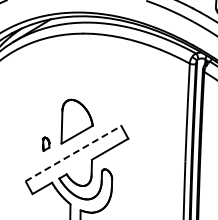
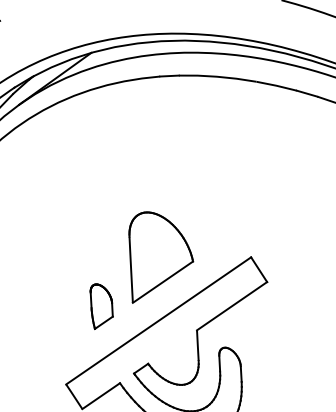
part: (46, 144) -> (102, 306), size x1.67
line: (73, 153) -> (158, 320), dashed -> solid

